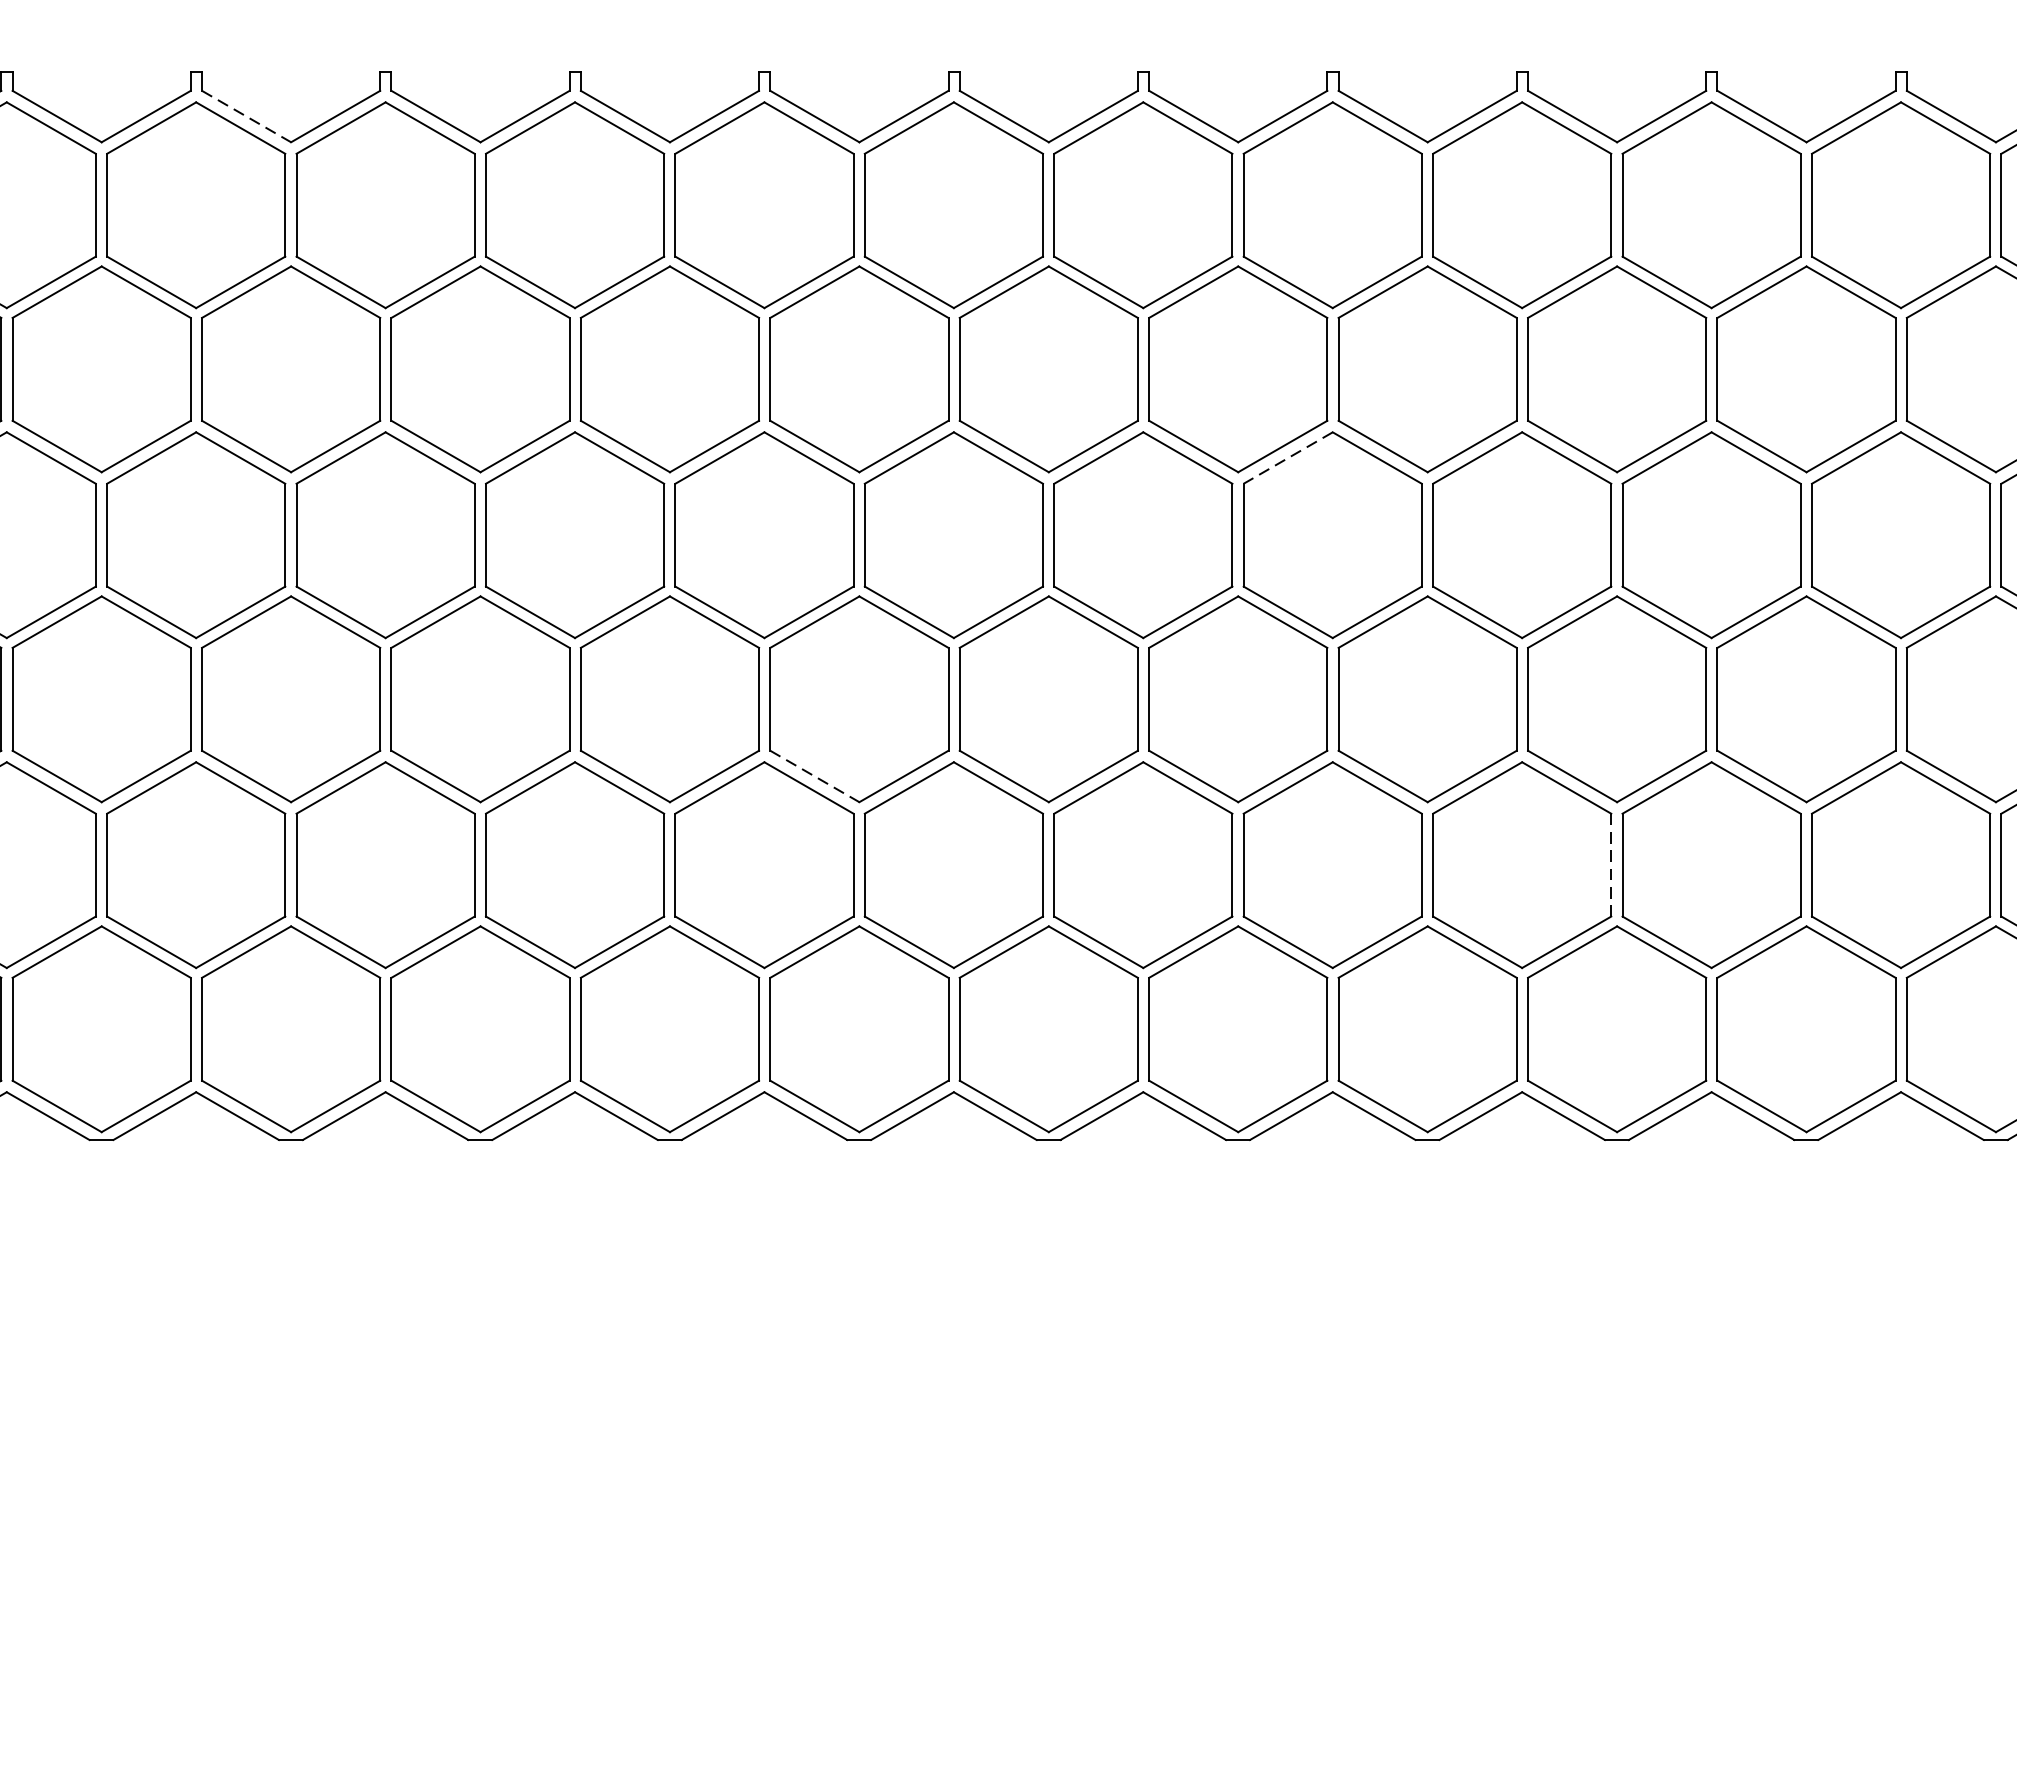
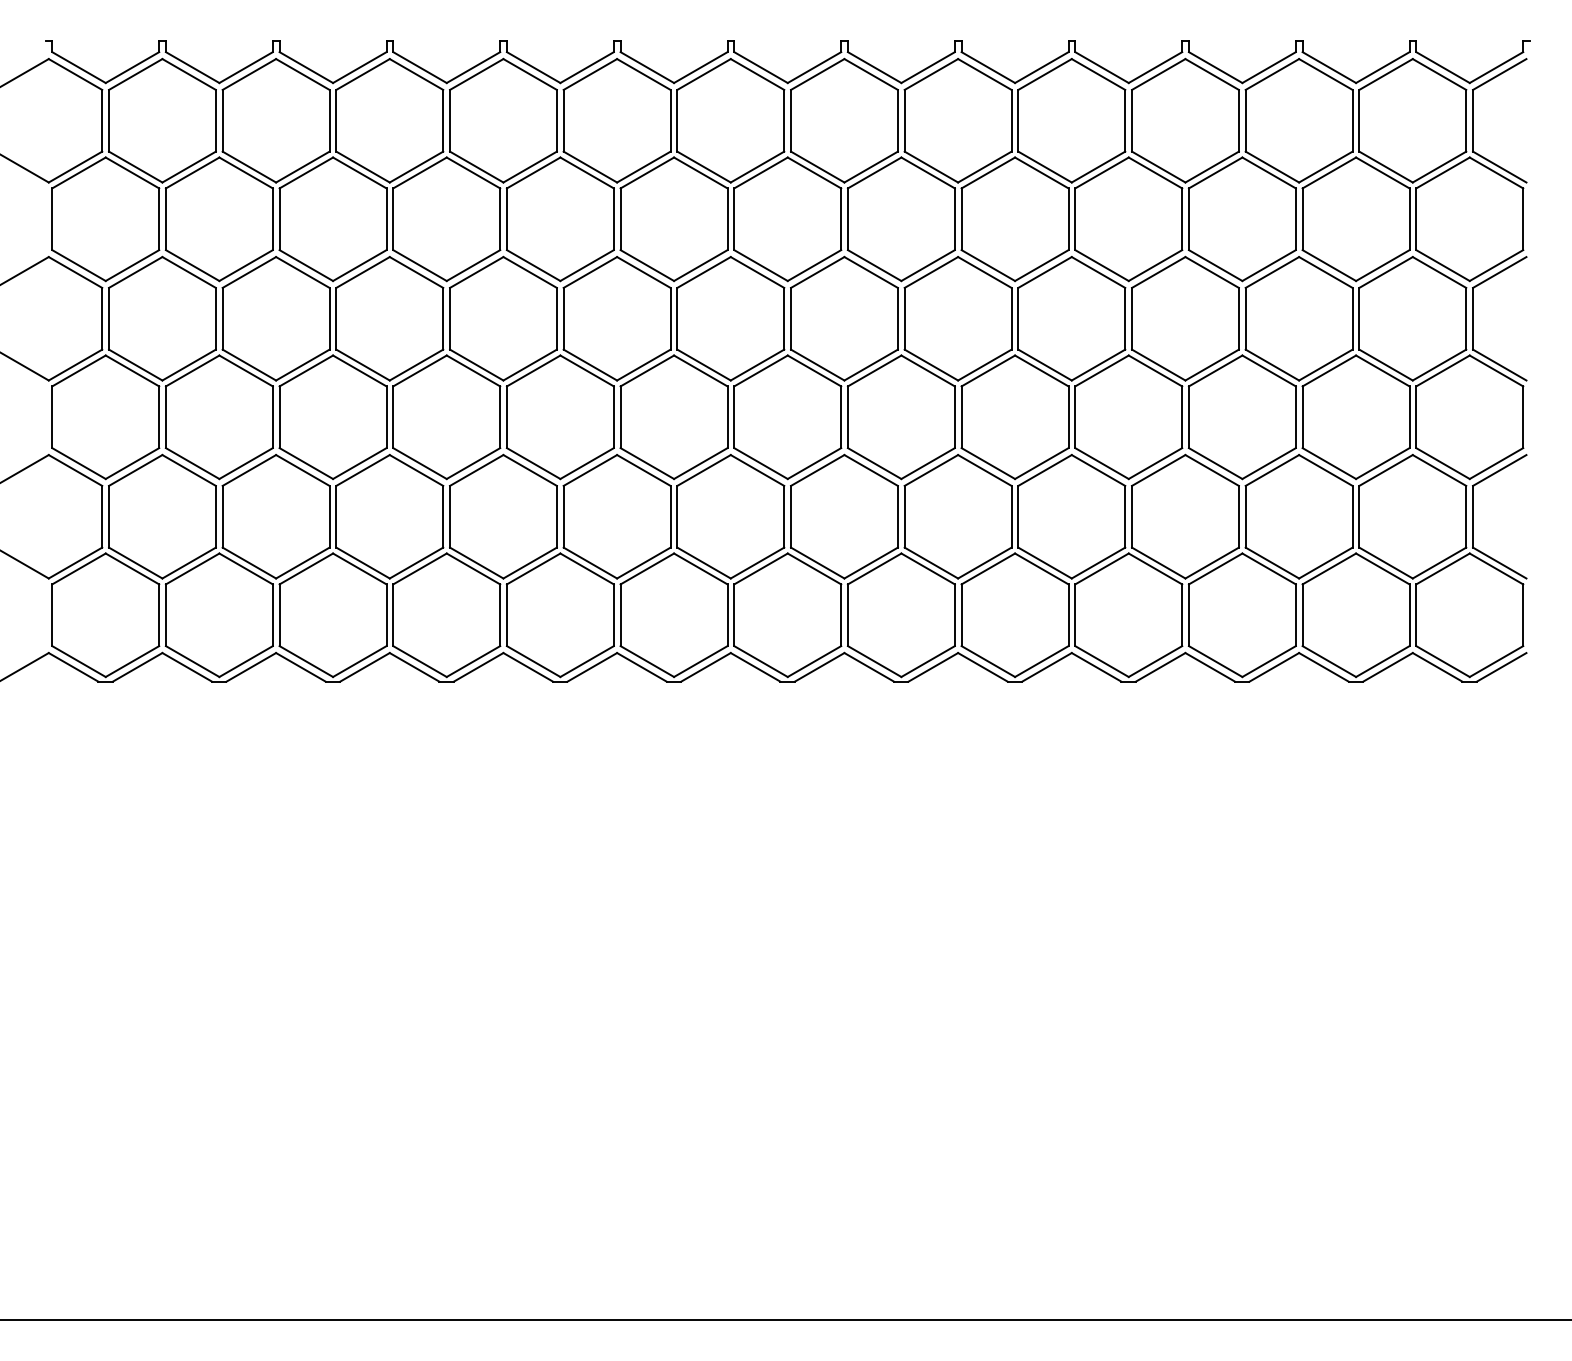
line: (246, 116) -> (306, 67), dashed -> solid
line: (1288, 458) -> (931, 272), dashed -> solid
line: (815, 776) -> (647, 463), dashed -> solid
line: (1611, 864) -> (1125, 516), dashed -> solid

